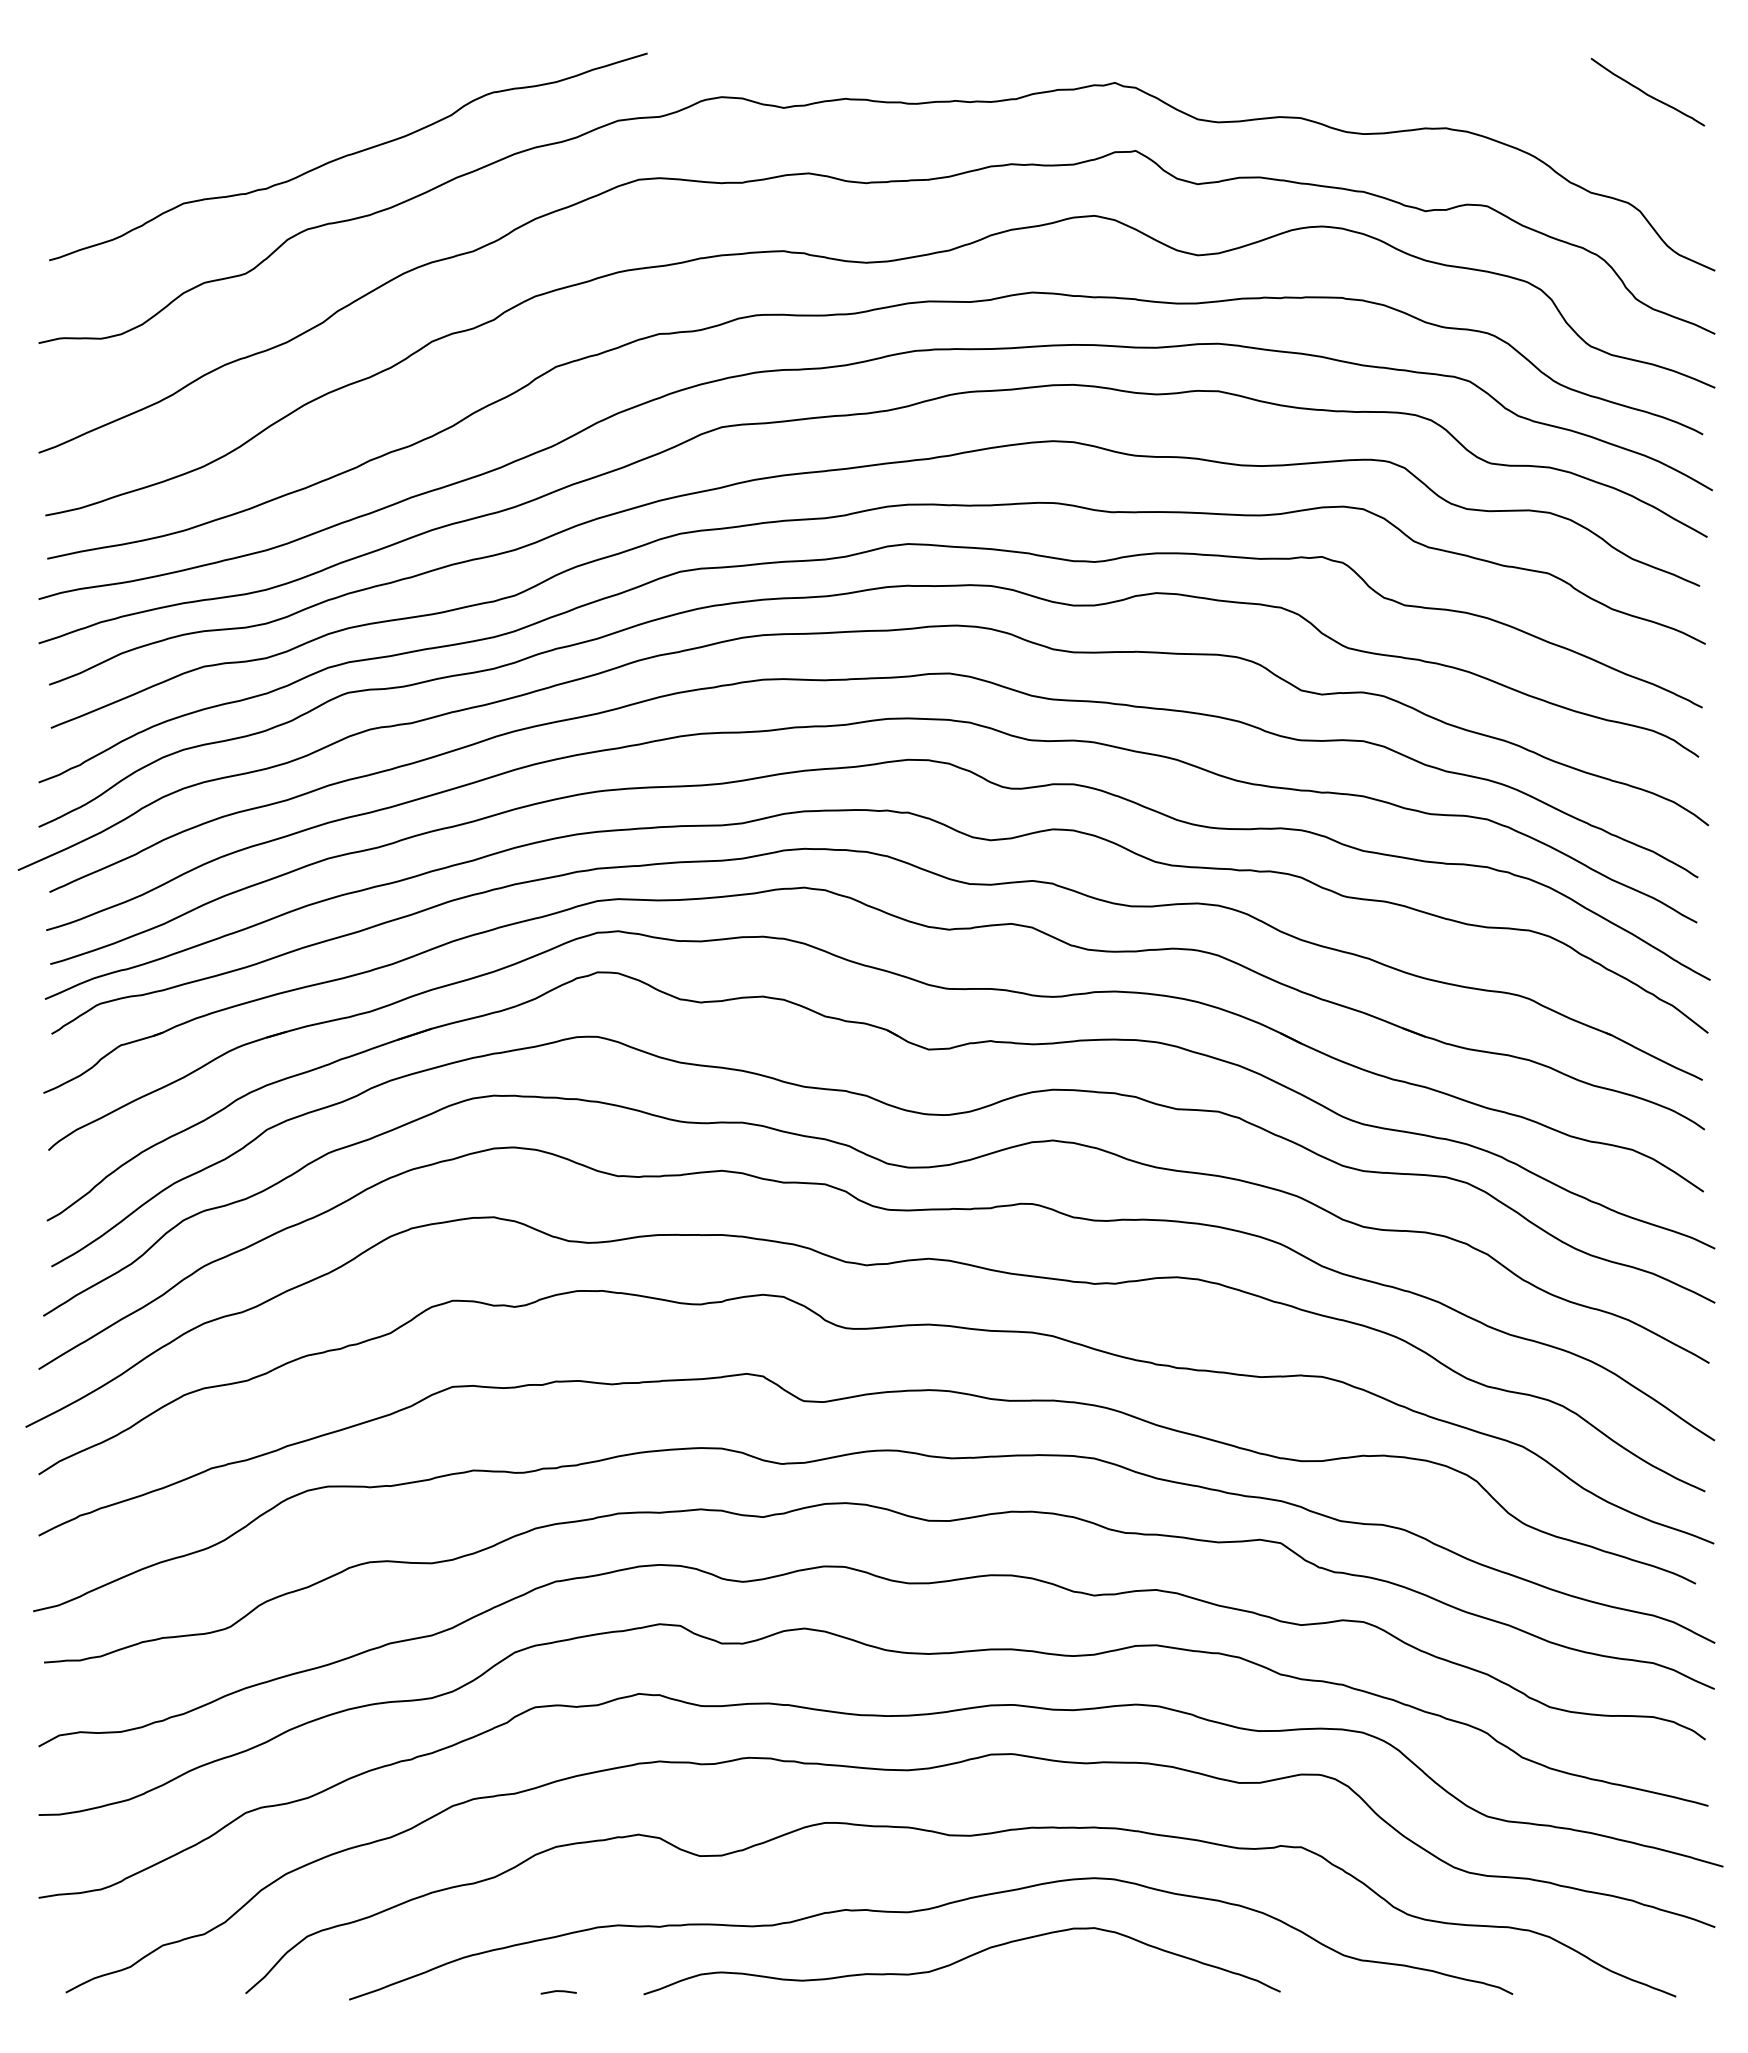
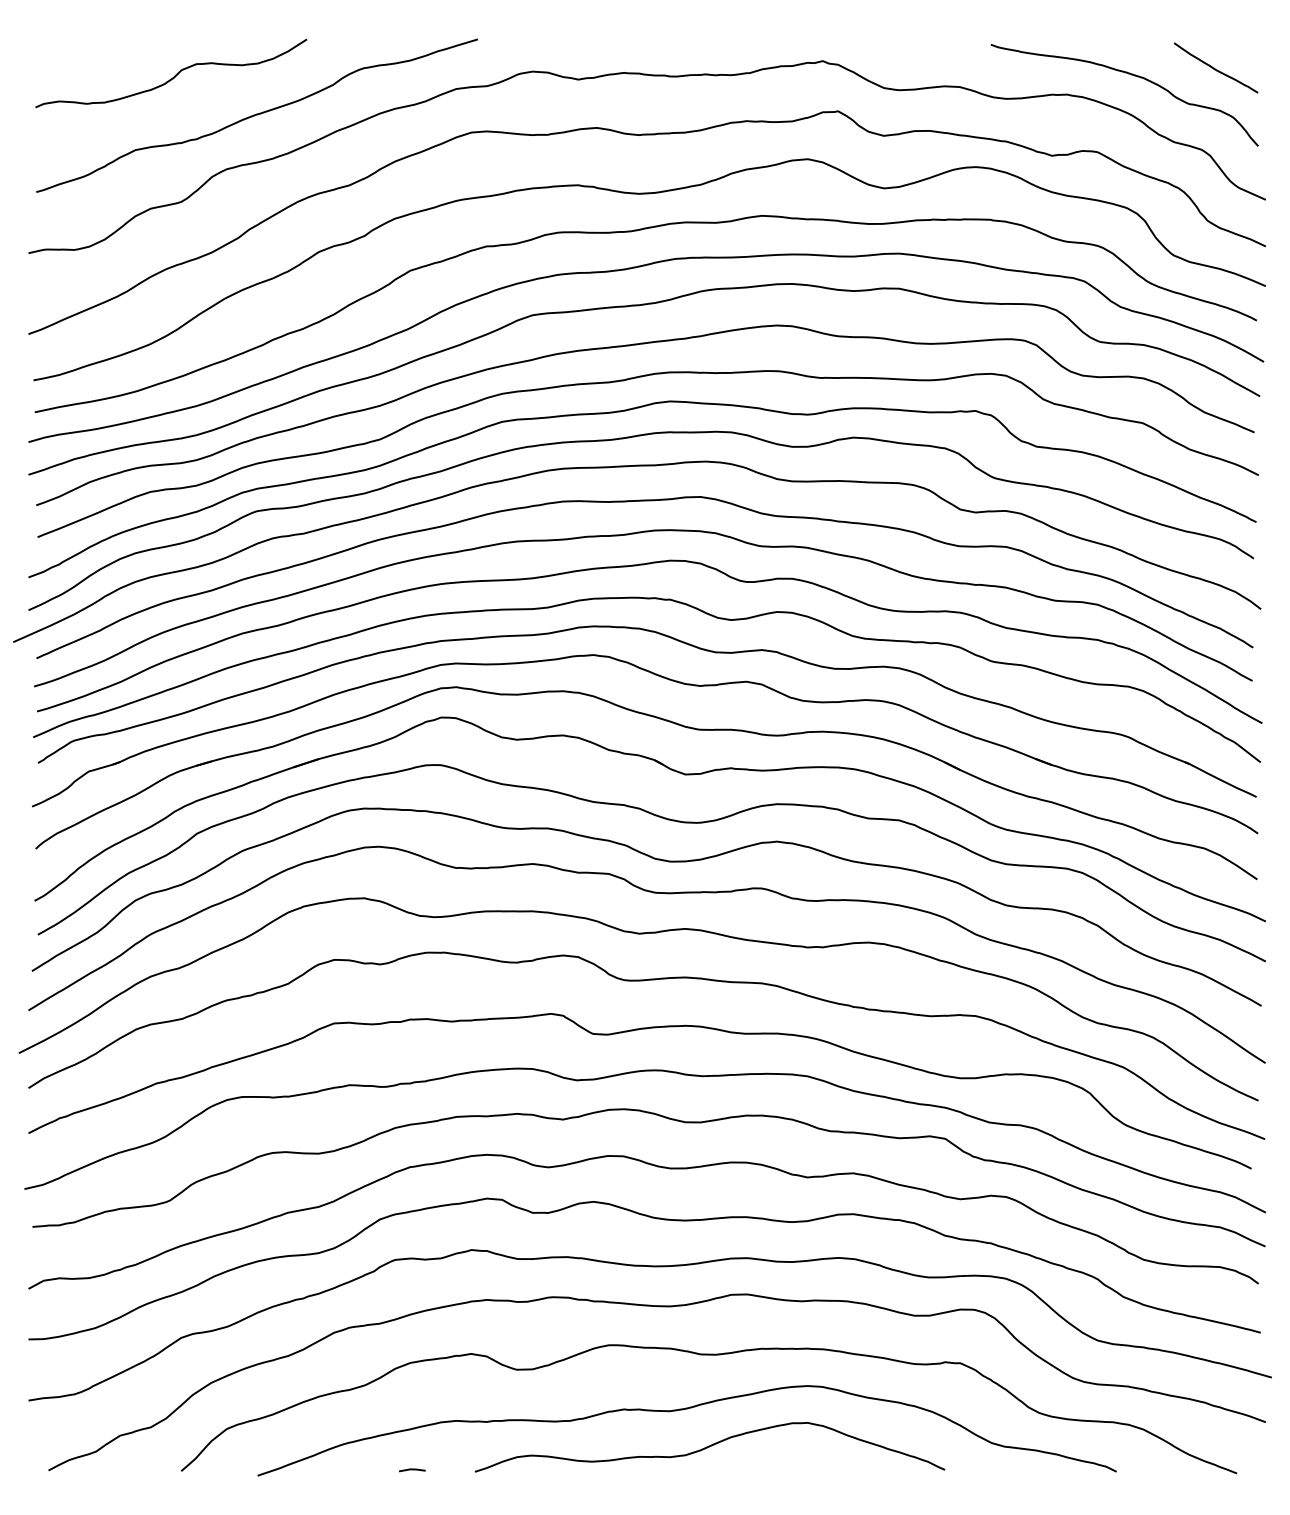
curve: (1531, 101) -> (1130, 74), added
curve: (236, 103) -> (174, 76), added

